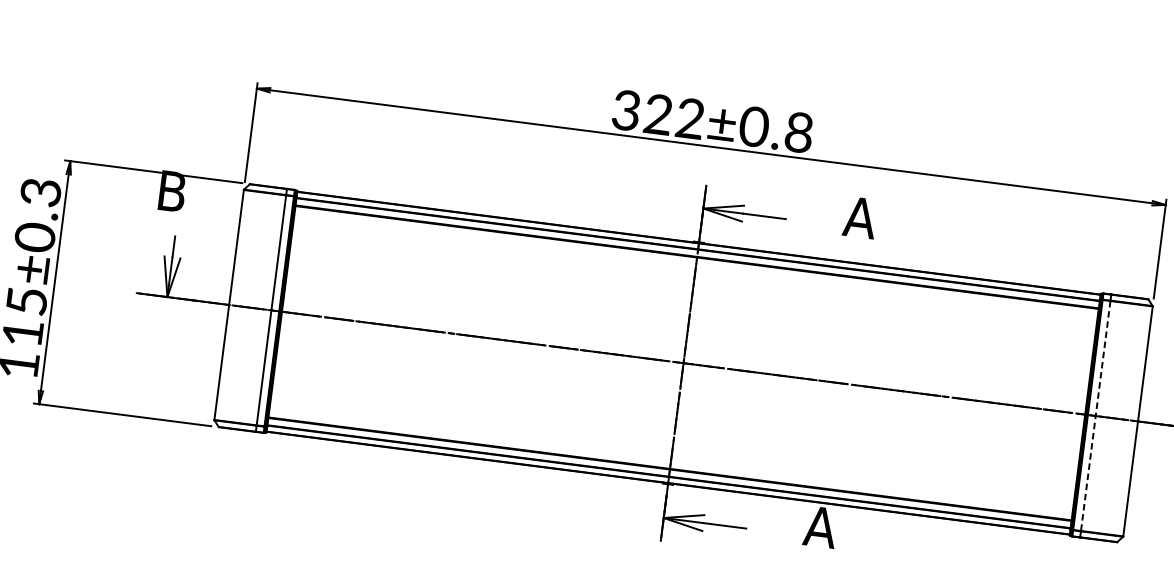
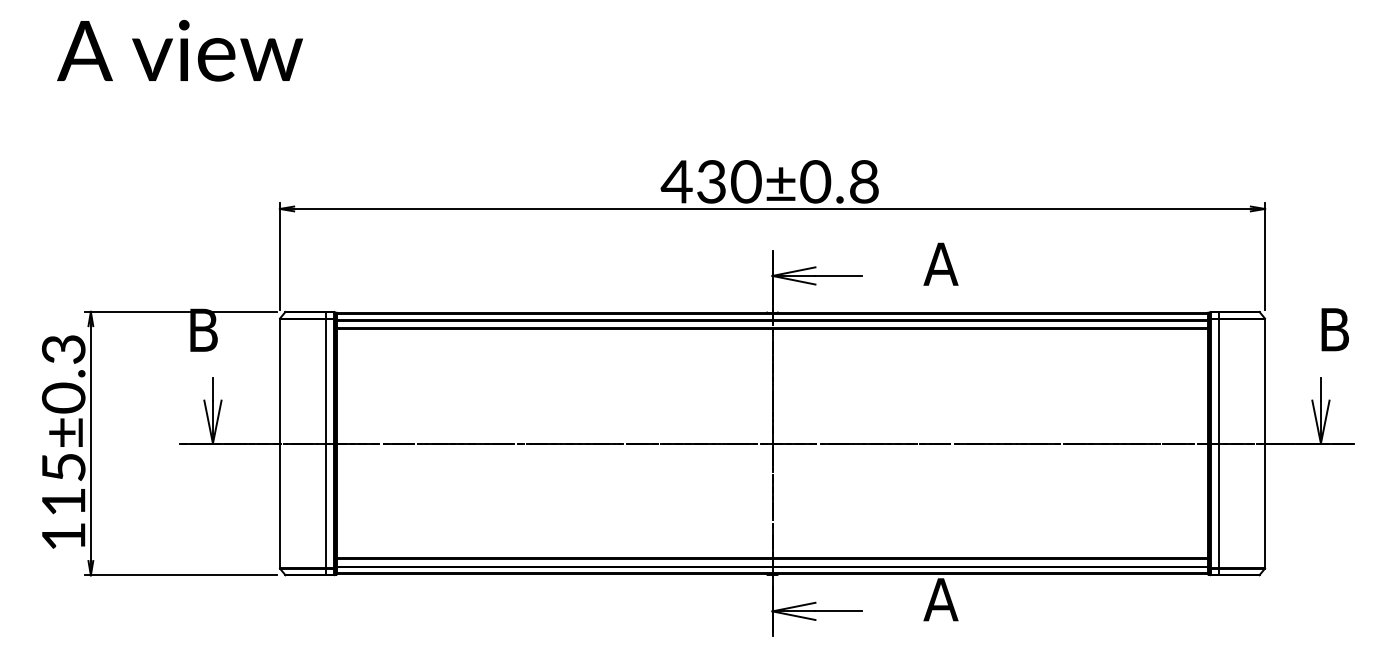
text: (657, 114) -> (710, 181), 322±0.8 -> 430±0.8
line: (1095, 415) -> (1219, 443), dashed -> solid

